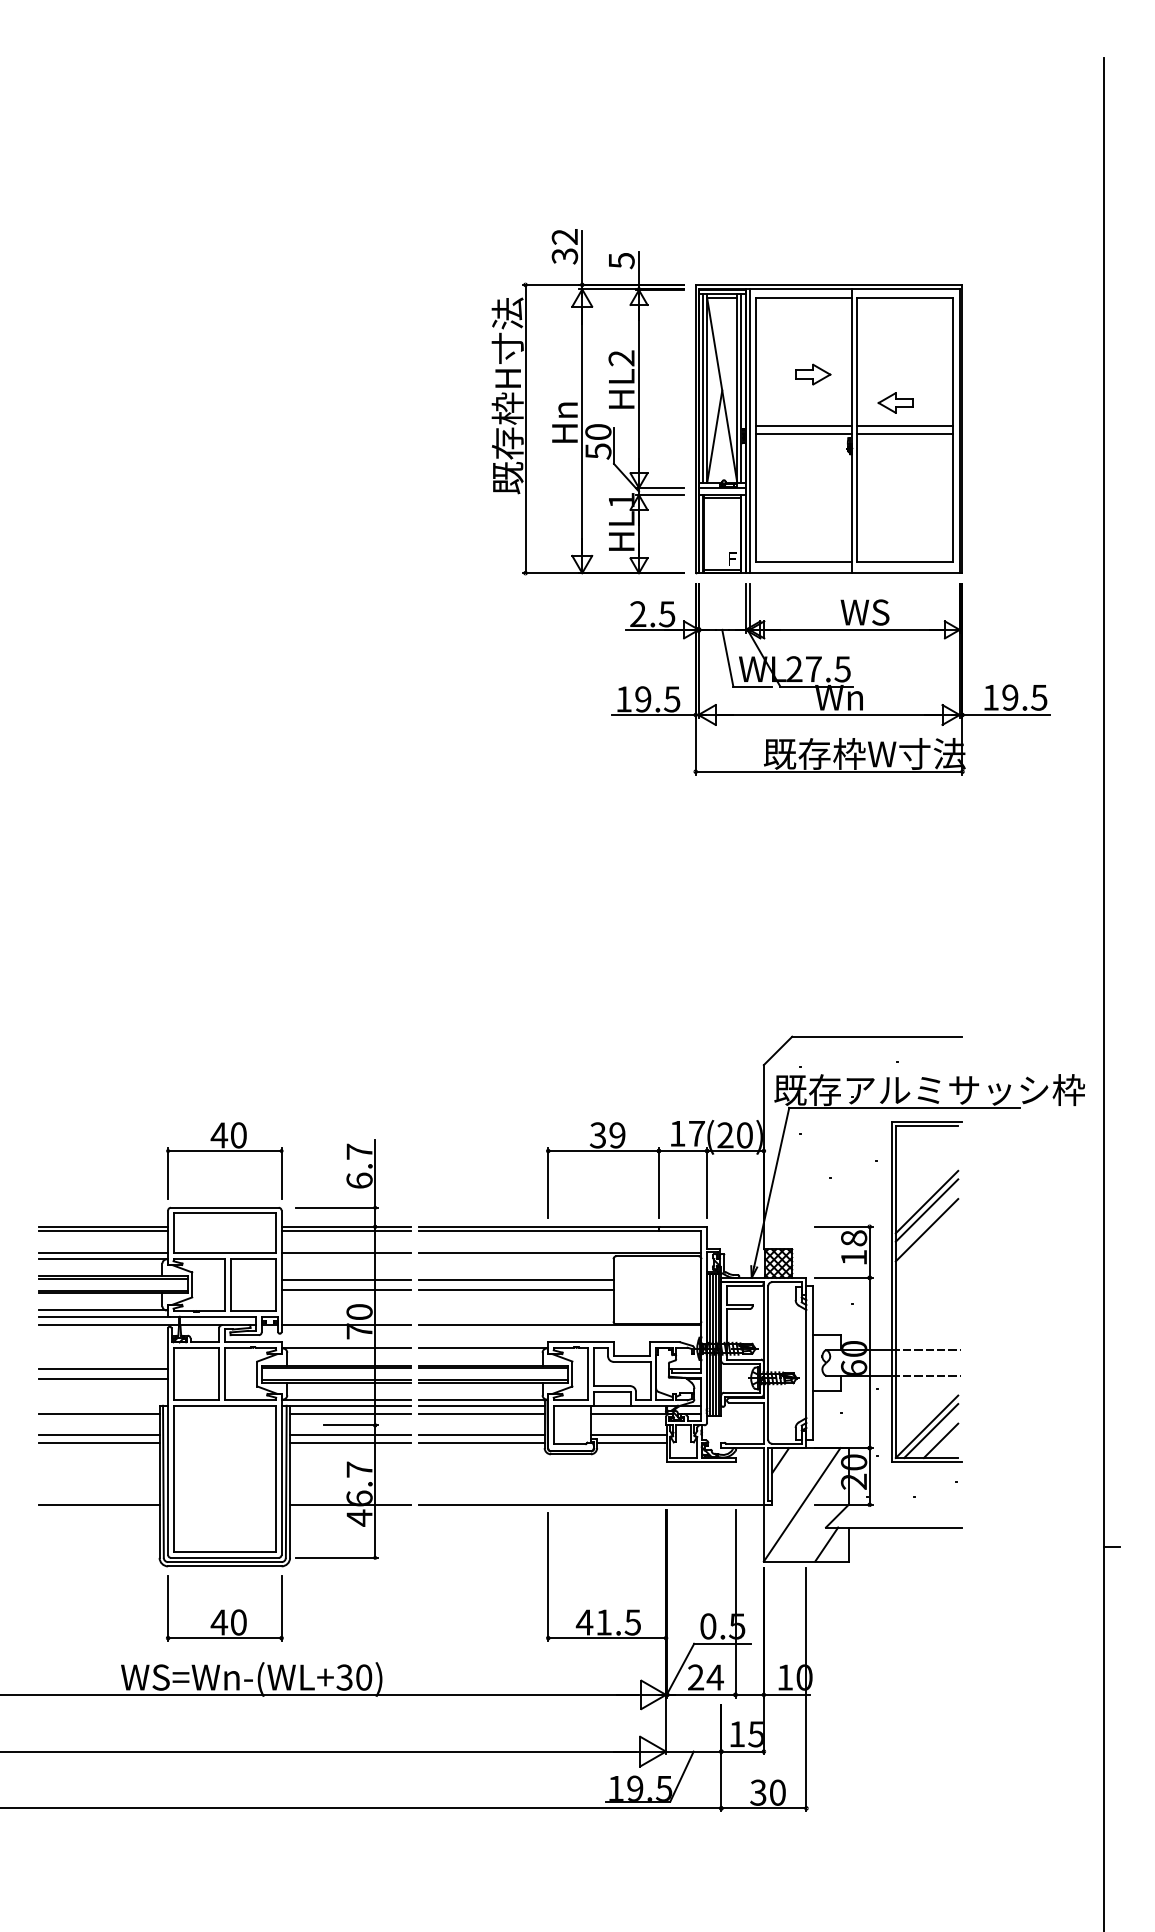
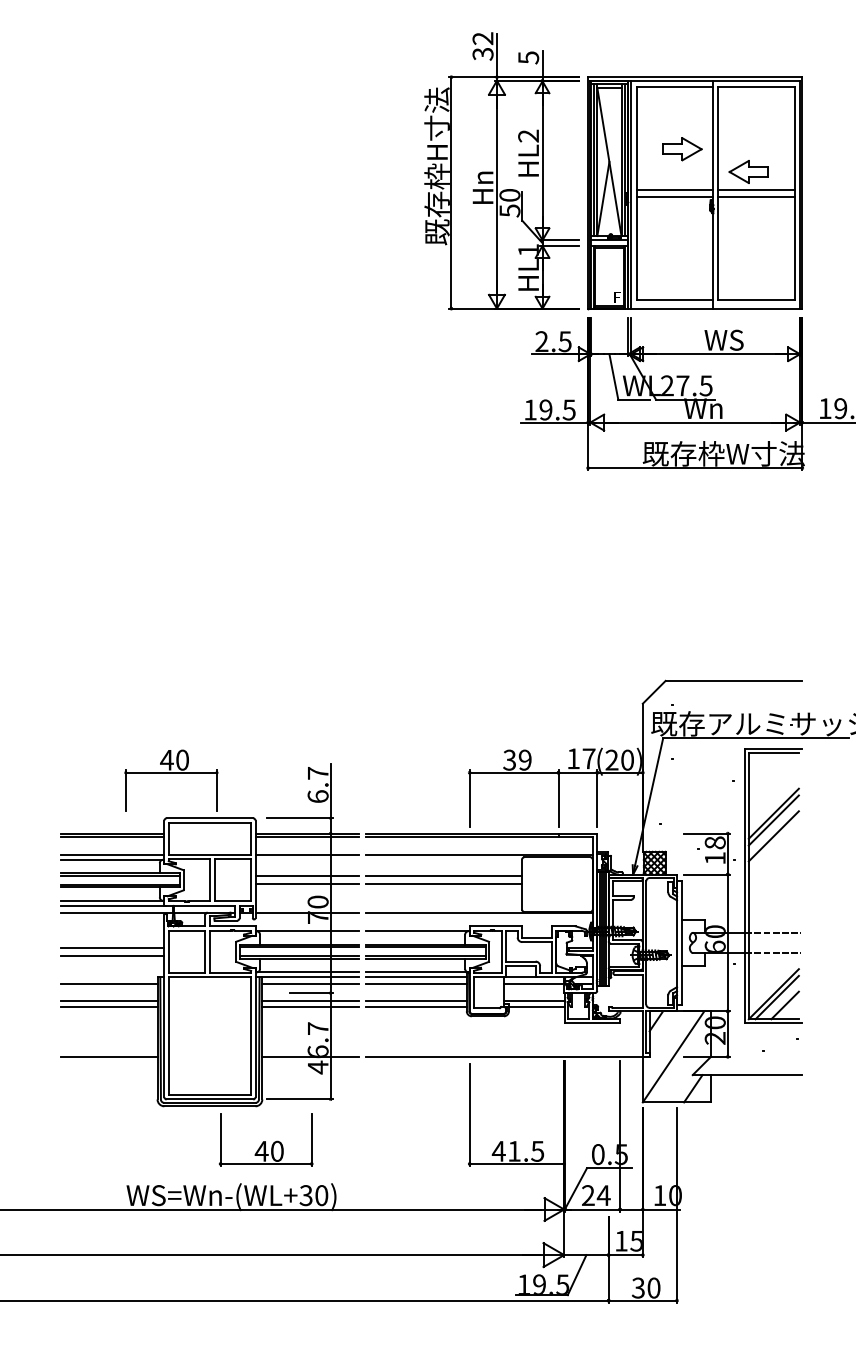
part: (813, 374) -> (682, 149), size x1.4
part: (895, 402) -> (748, 171), size x1.4
part: (224, 1151) -> (171, 773), moved
part: (224, 1608) -> (265, 1140), moved

